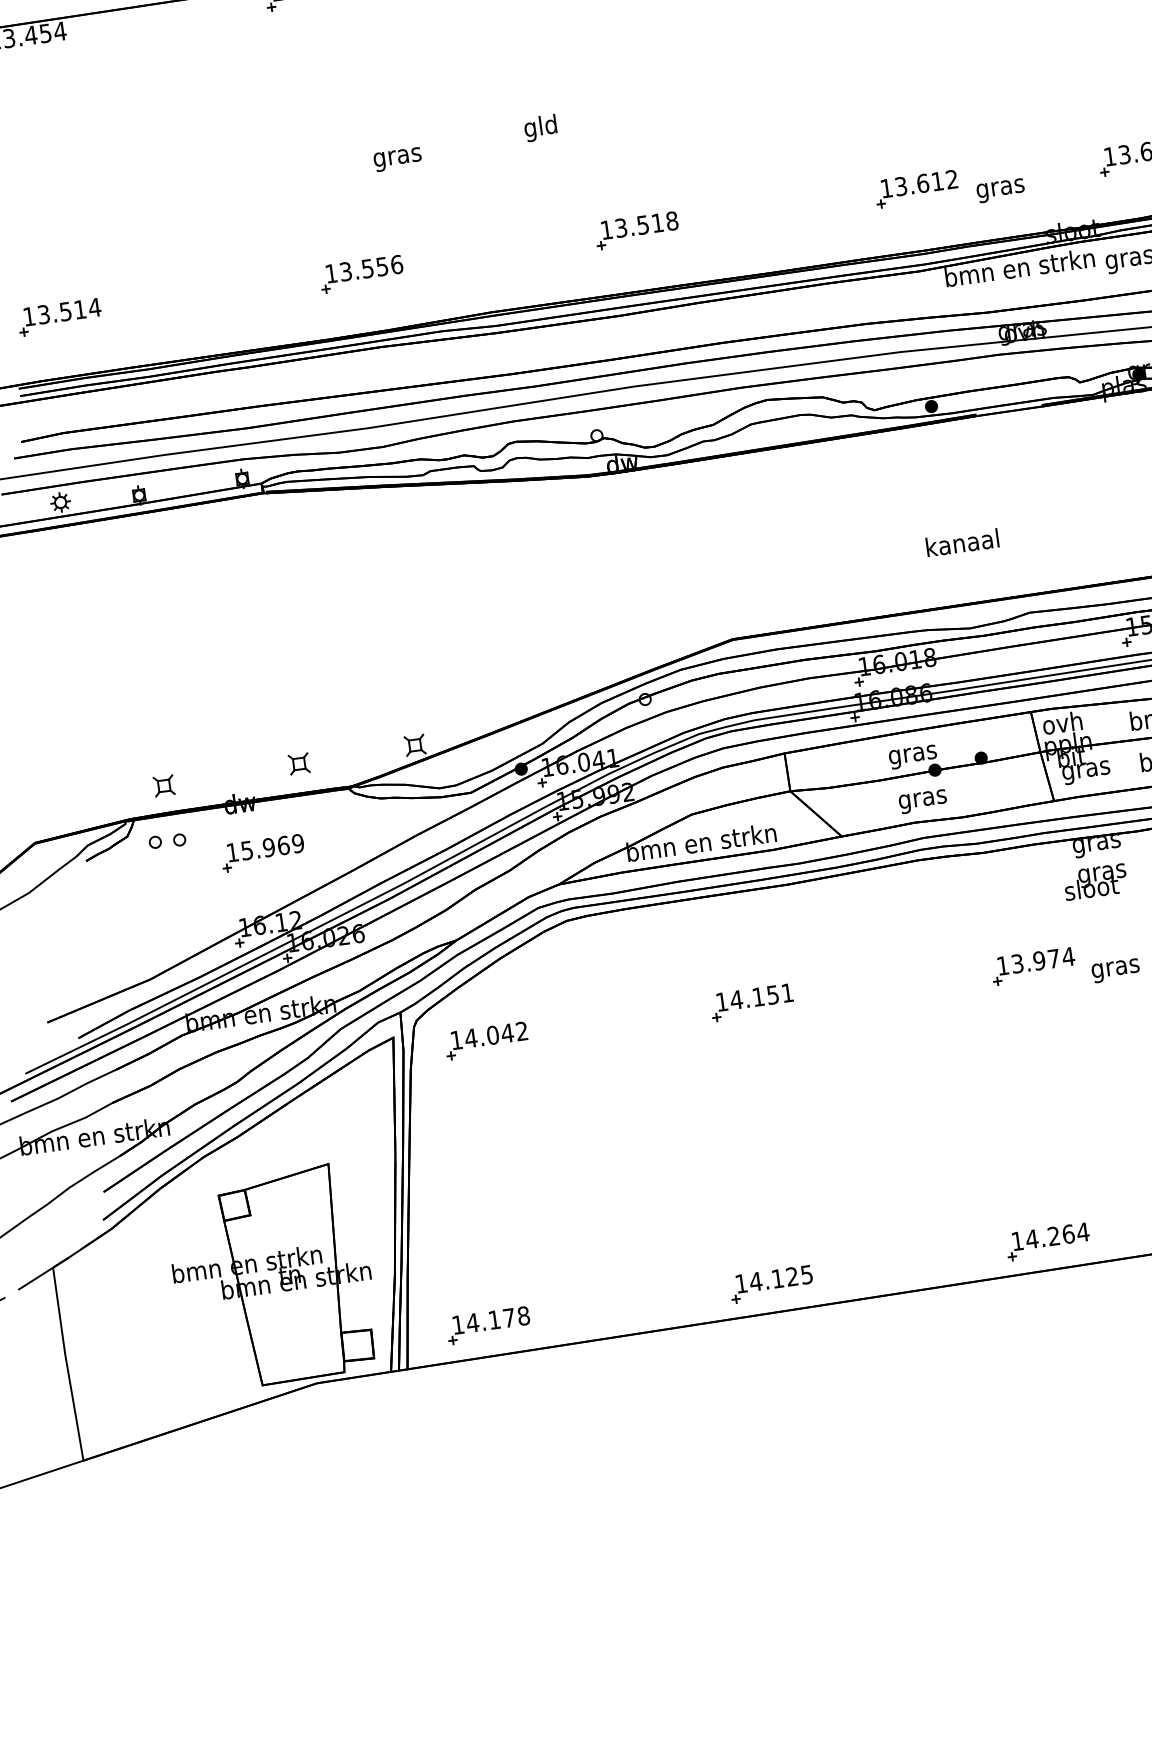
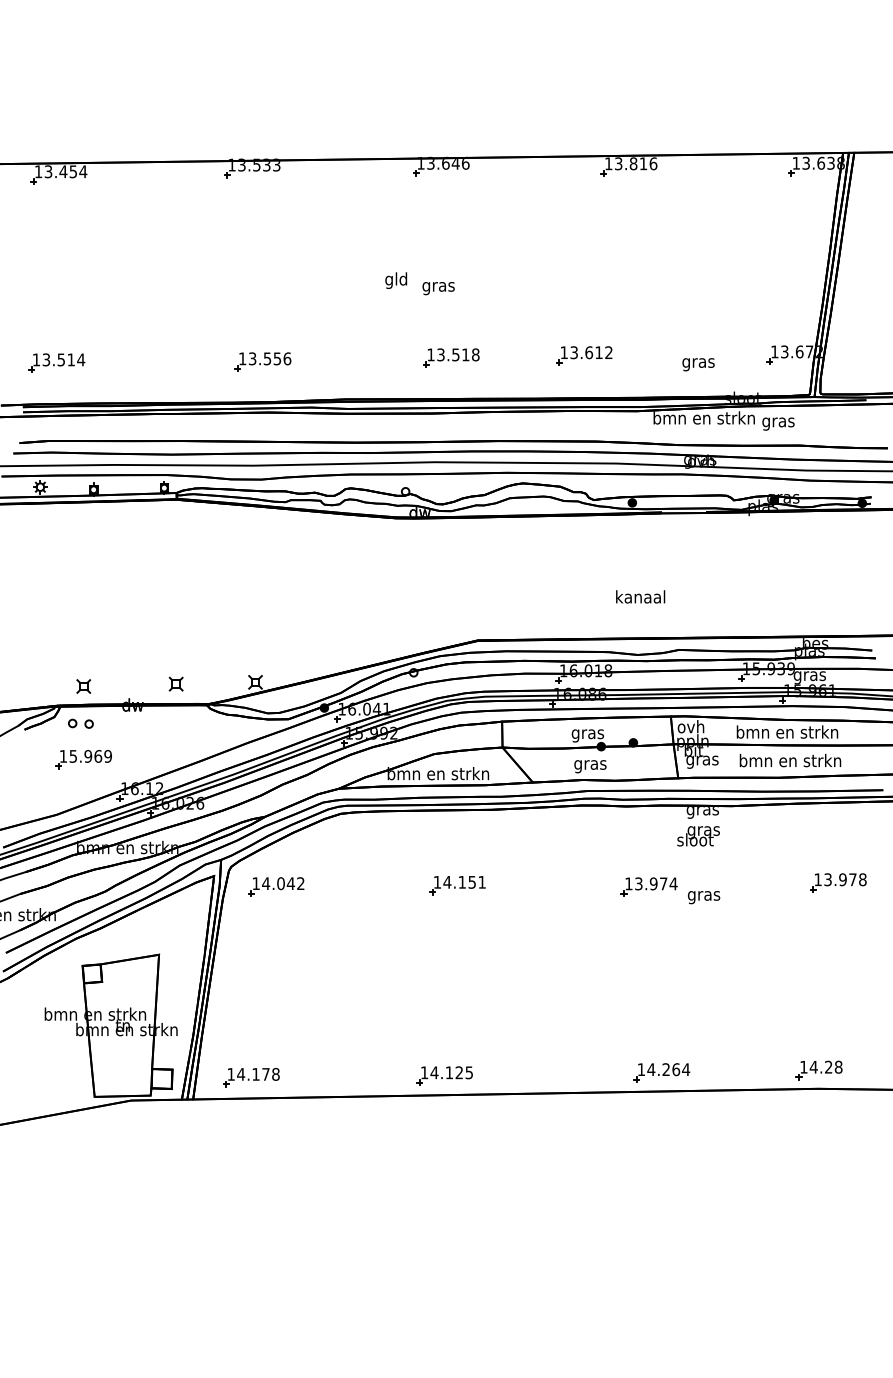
text: (397, 159) -> (438, 288), moved
part: (916, 188) -> (584, 355), moved
part: (262, 853) -> (83, 759), moved
part: (1047, 1241) -> (661, 1072), moved

